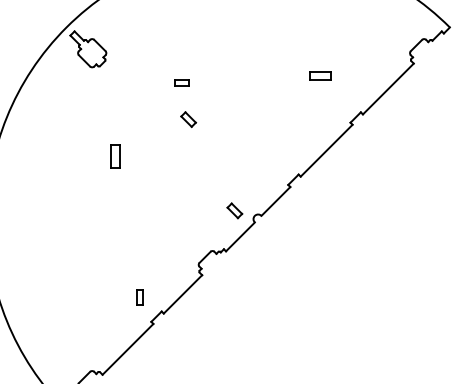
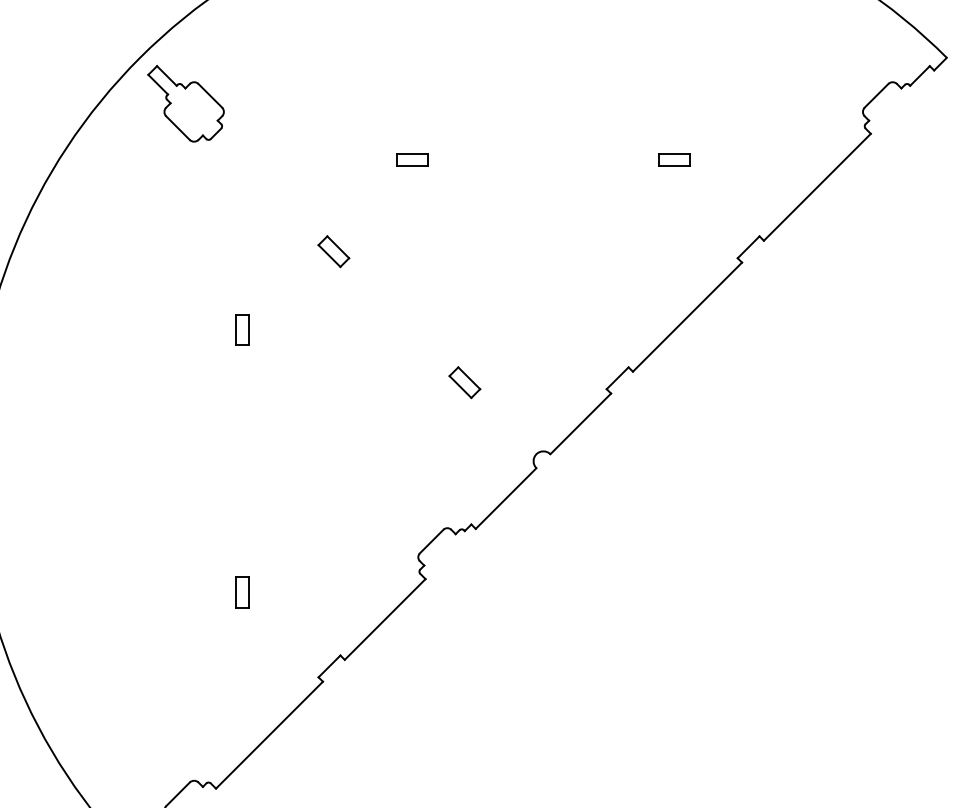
part: (320, 75) -> (674, 158), size x0.71
part: (181, 82) -> (411, 158), moved
part: (188, 119) -> (333, 251), moved
part: (114, 156) -> (241, 329), size x0.62
part: (234, 210) -> (464, 381), moved
part: (139, 297) -> (241, 592), moved

